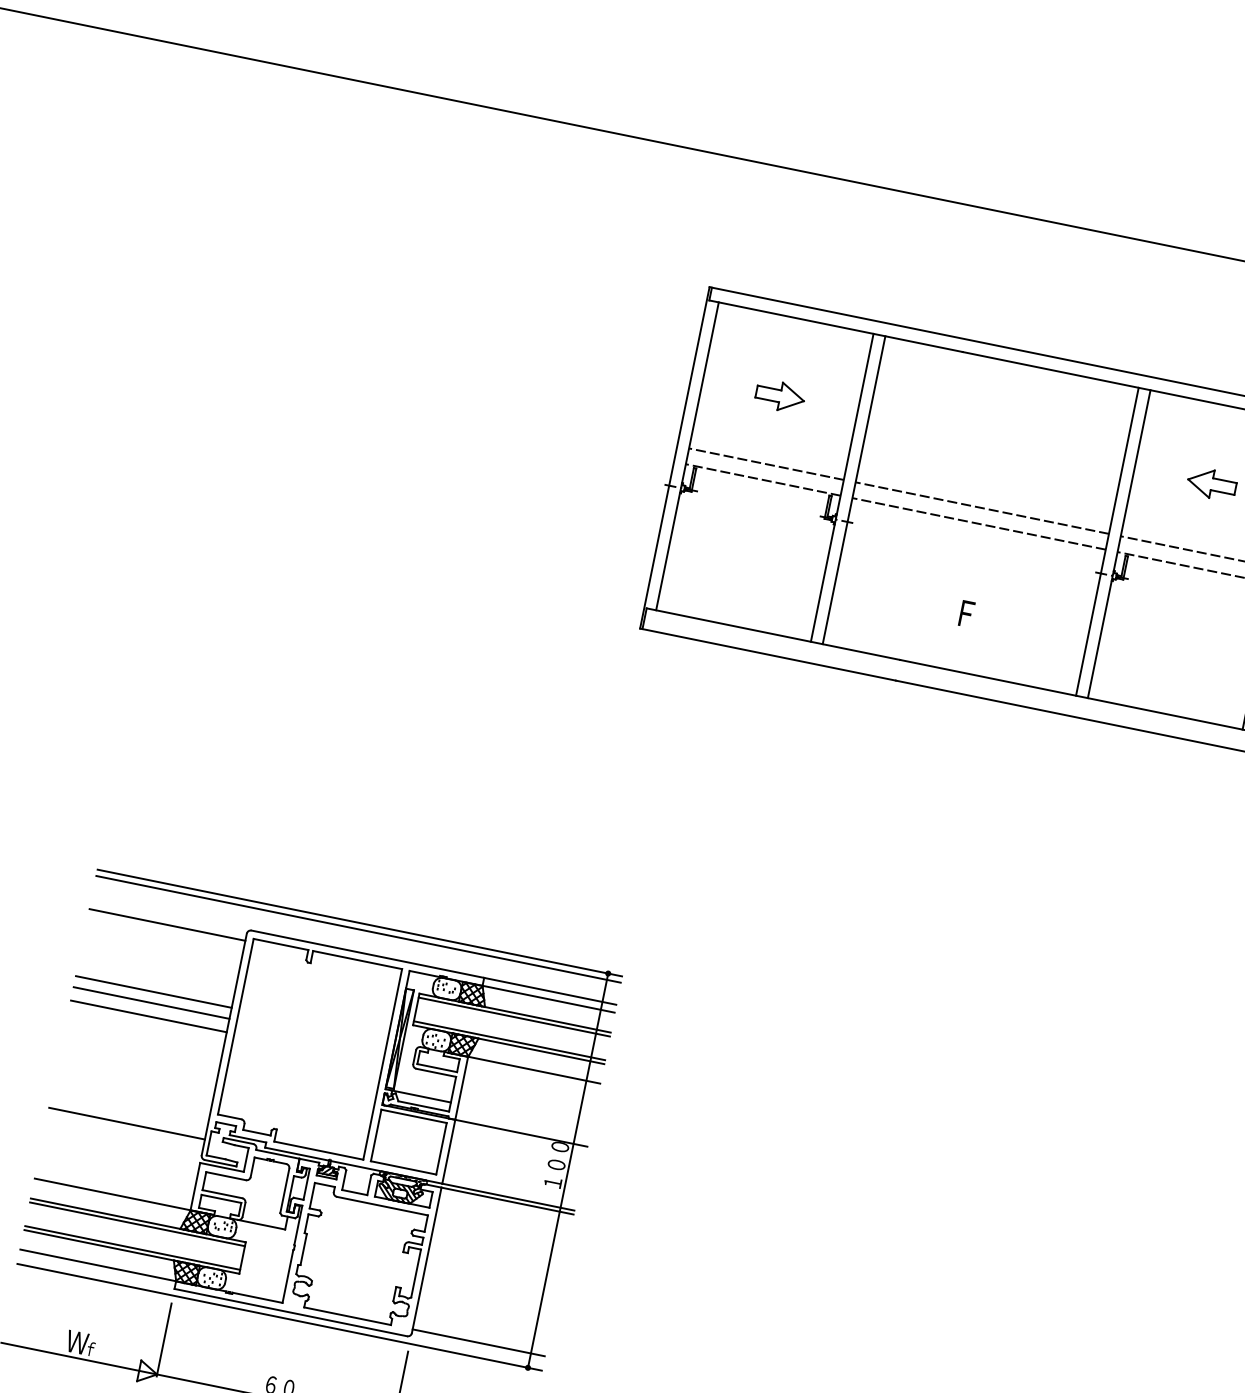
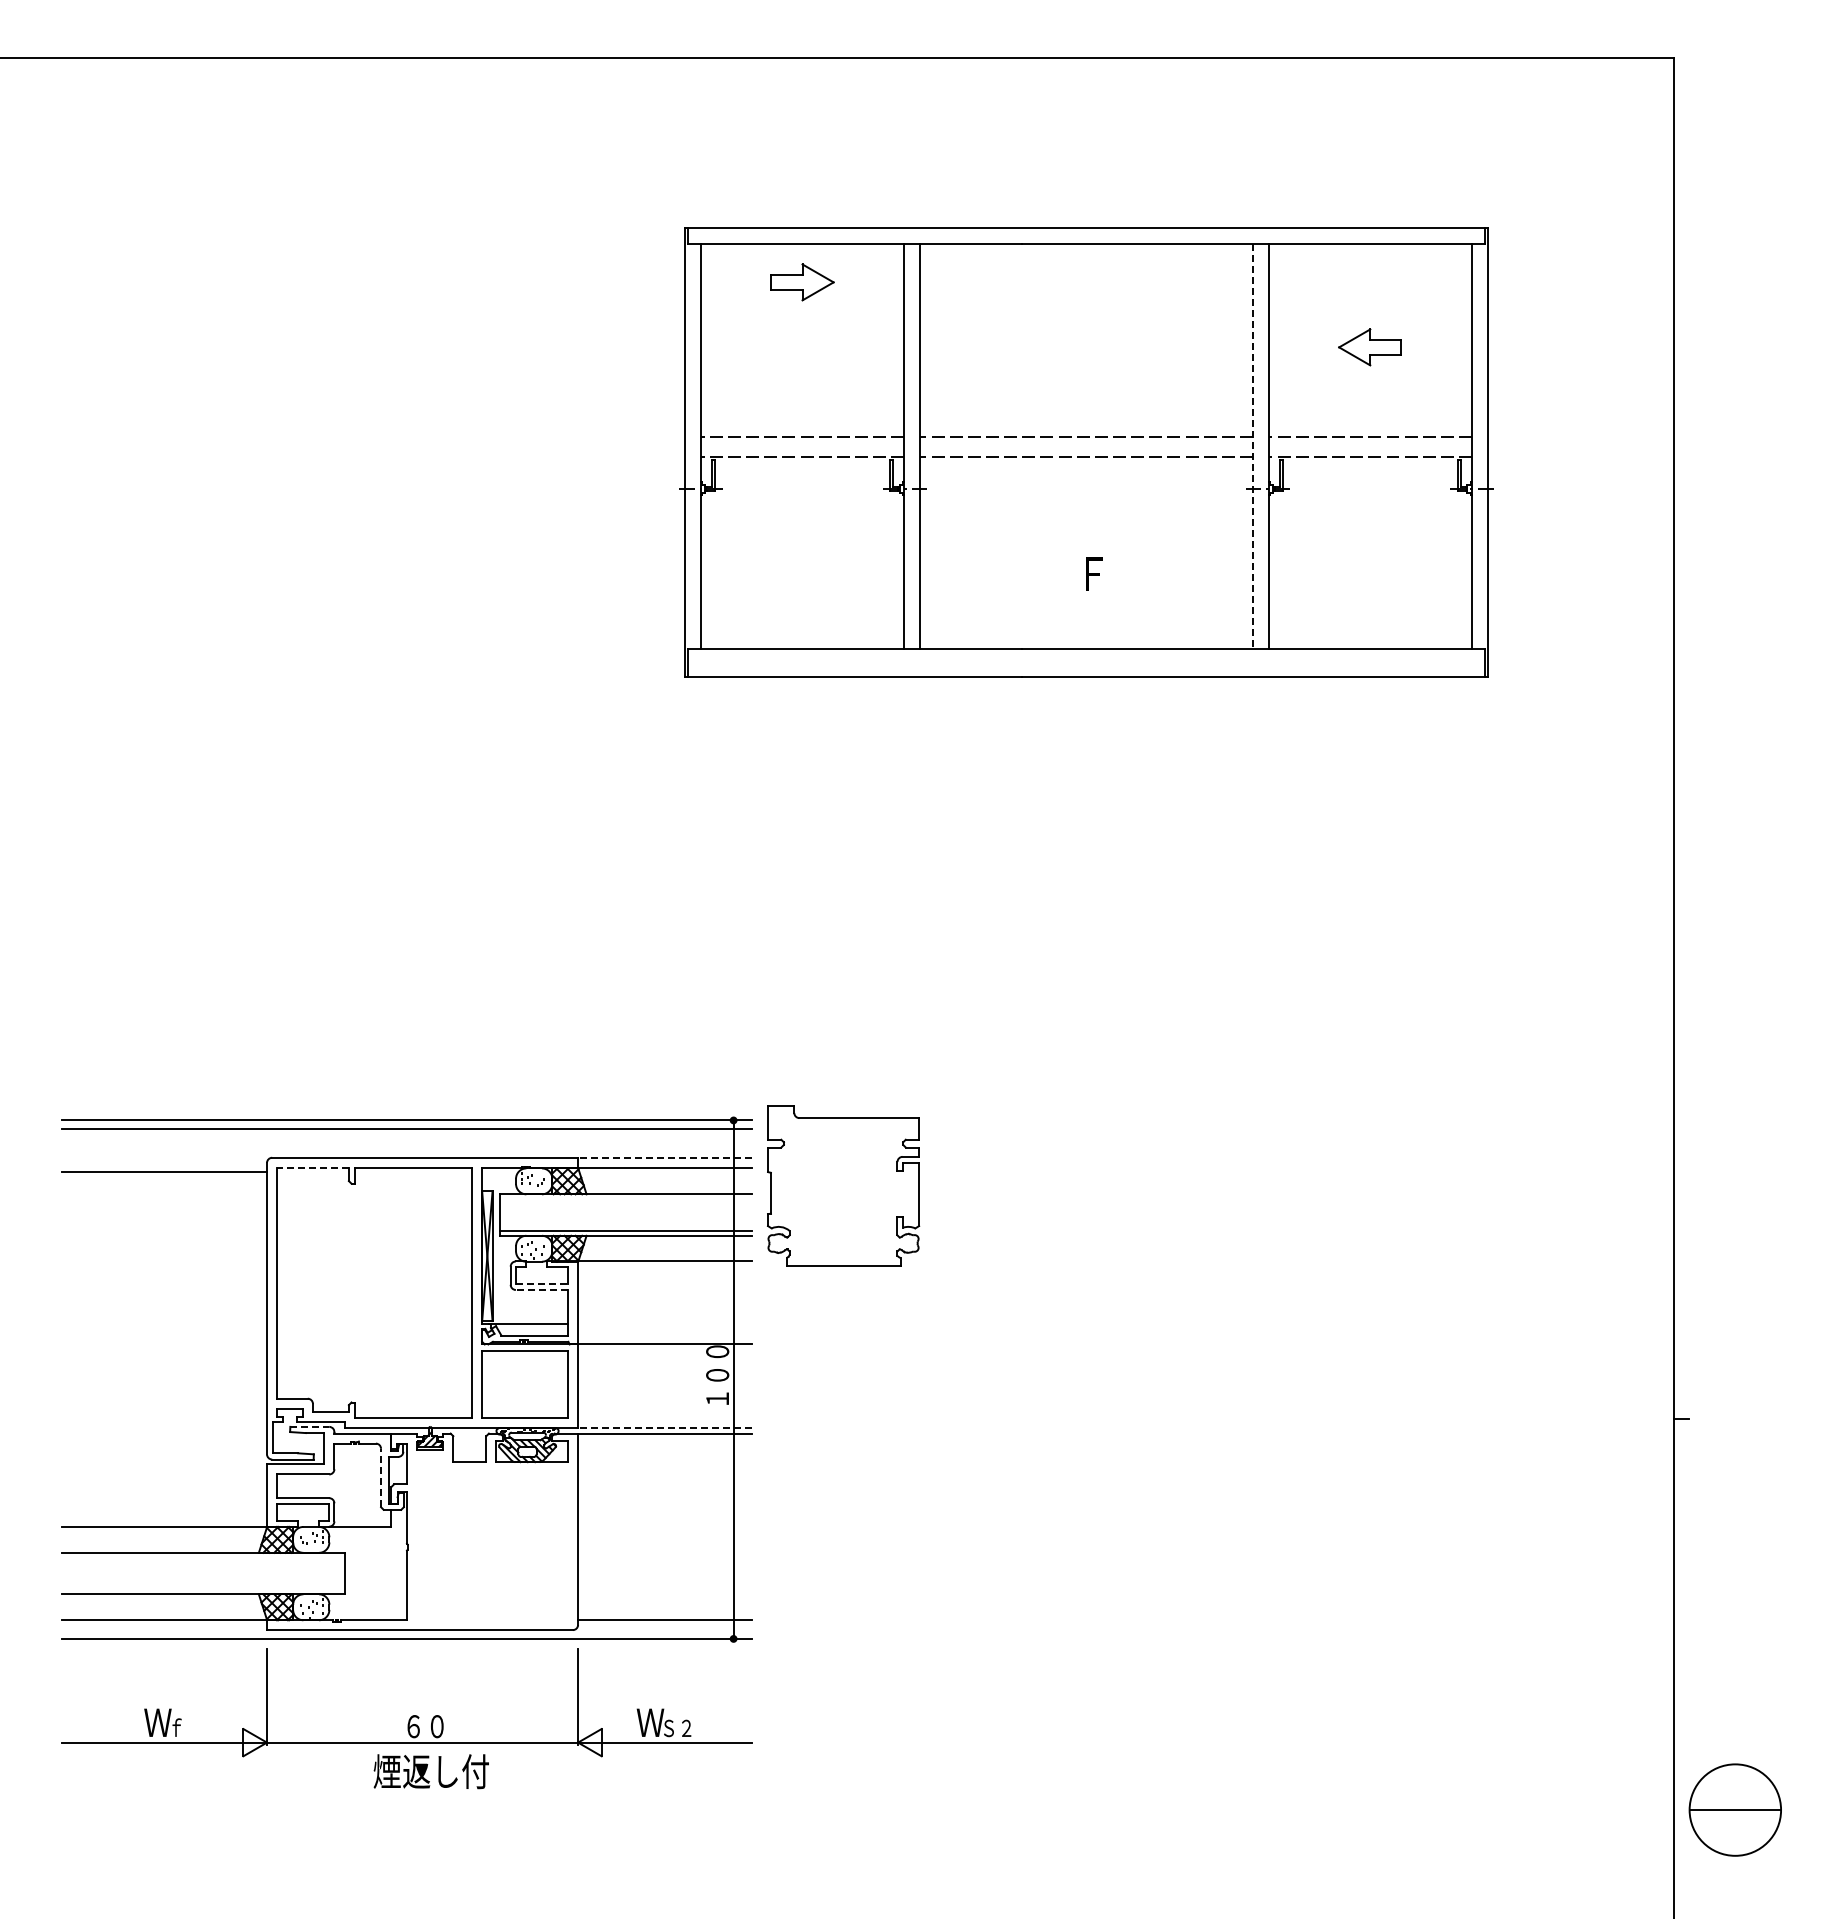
part: (780, 396) -> (802, 282), moved
line: (1107, 542) -> (1253, 447), solid -> dashed
line: (280, 944) -> (312, 1167), solid -> dashed
line: (549, 991) -> (664, 1157), solid -> dashed
line: (153, 992) -> (164, 1260), removed
line: (151, 1002) -> (164, 1274), removed
line: (148, 1016) -> (164, 1292), removed
line: (513, 1016) -> (625, 1199), removed
line: (437, 1067) -> (542, 1283), solid -> dashed
line: (435, 1072) -> (541, 1289), solid -> dashed
line: (127, 1123) -> (164, 1433), removed
line: (239, 1140) -> (310, 1426), solid -> dashed
line: (285, 1190) -> (381, 1477), solid -> dashed
line: (508, 1197) -> (664, 1428), solid -> dashed
line: (137, 1224) -> (203, 1558), removed
line: (132, 1248) -> (203, 1589), removed
part: (360, 1254) -> (843, 1185), moved

